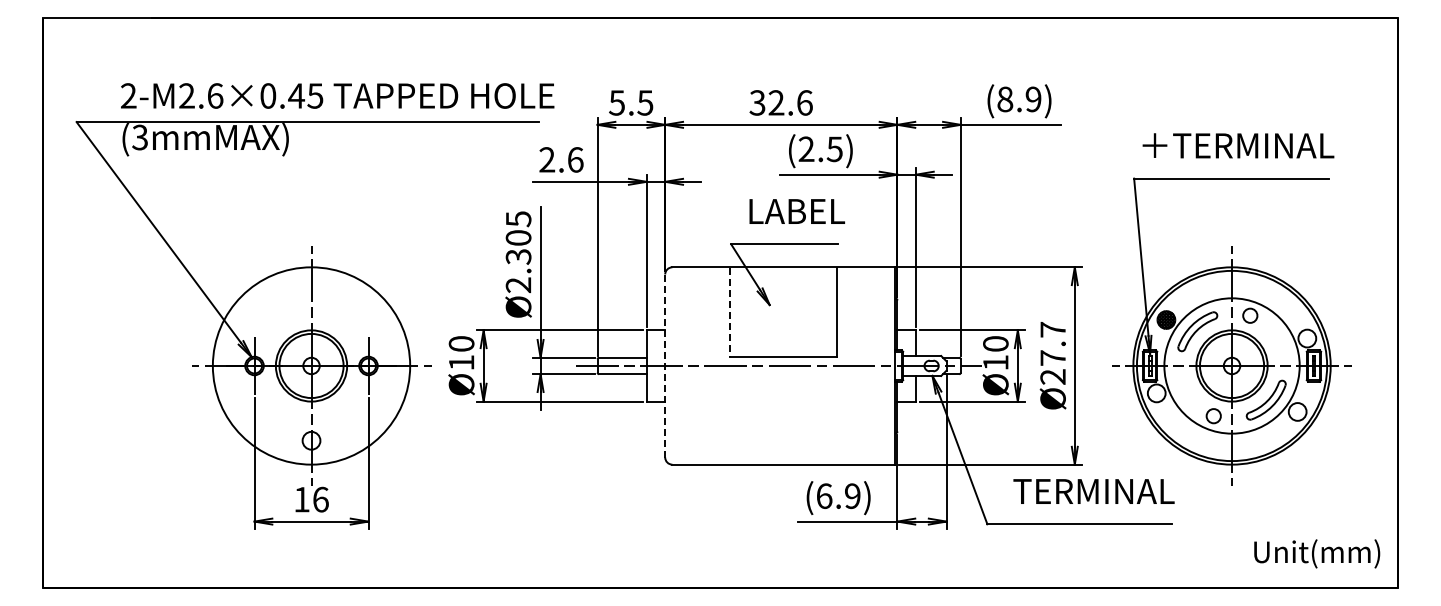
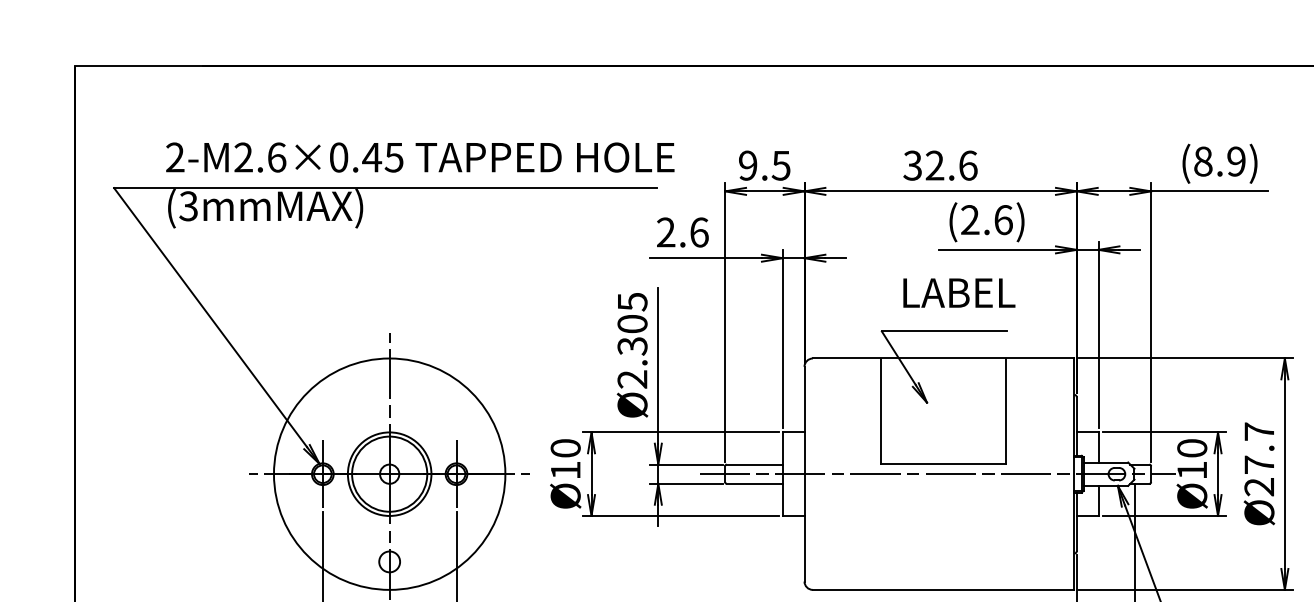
text: (616, 102) -> (747, 165), 5.5 -> 9.5
text: (834, 149) -> (1003, 220), (2.5) -> (2.6)
line: (730, 312) -> (881, 411), dashed -> solid
line: (665, 365) -> (804, 473), dashed -> solid

